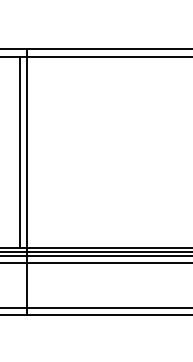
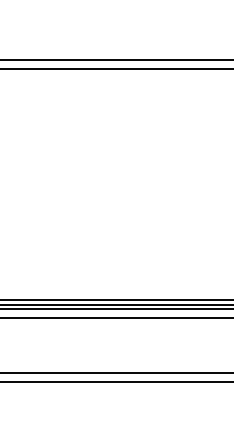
line: (20, 152) -> (24, 184), removed
line: (27, 182) -> (33, 220), removed

